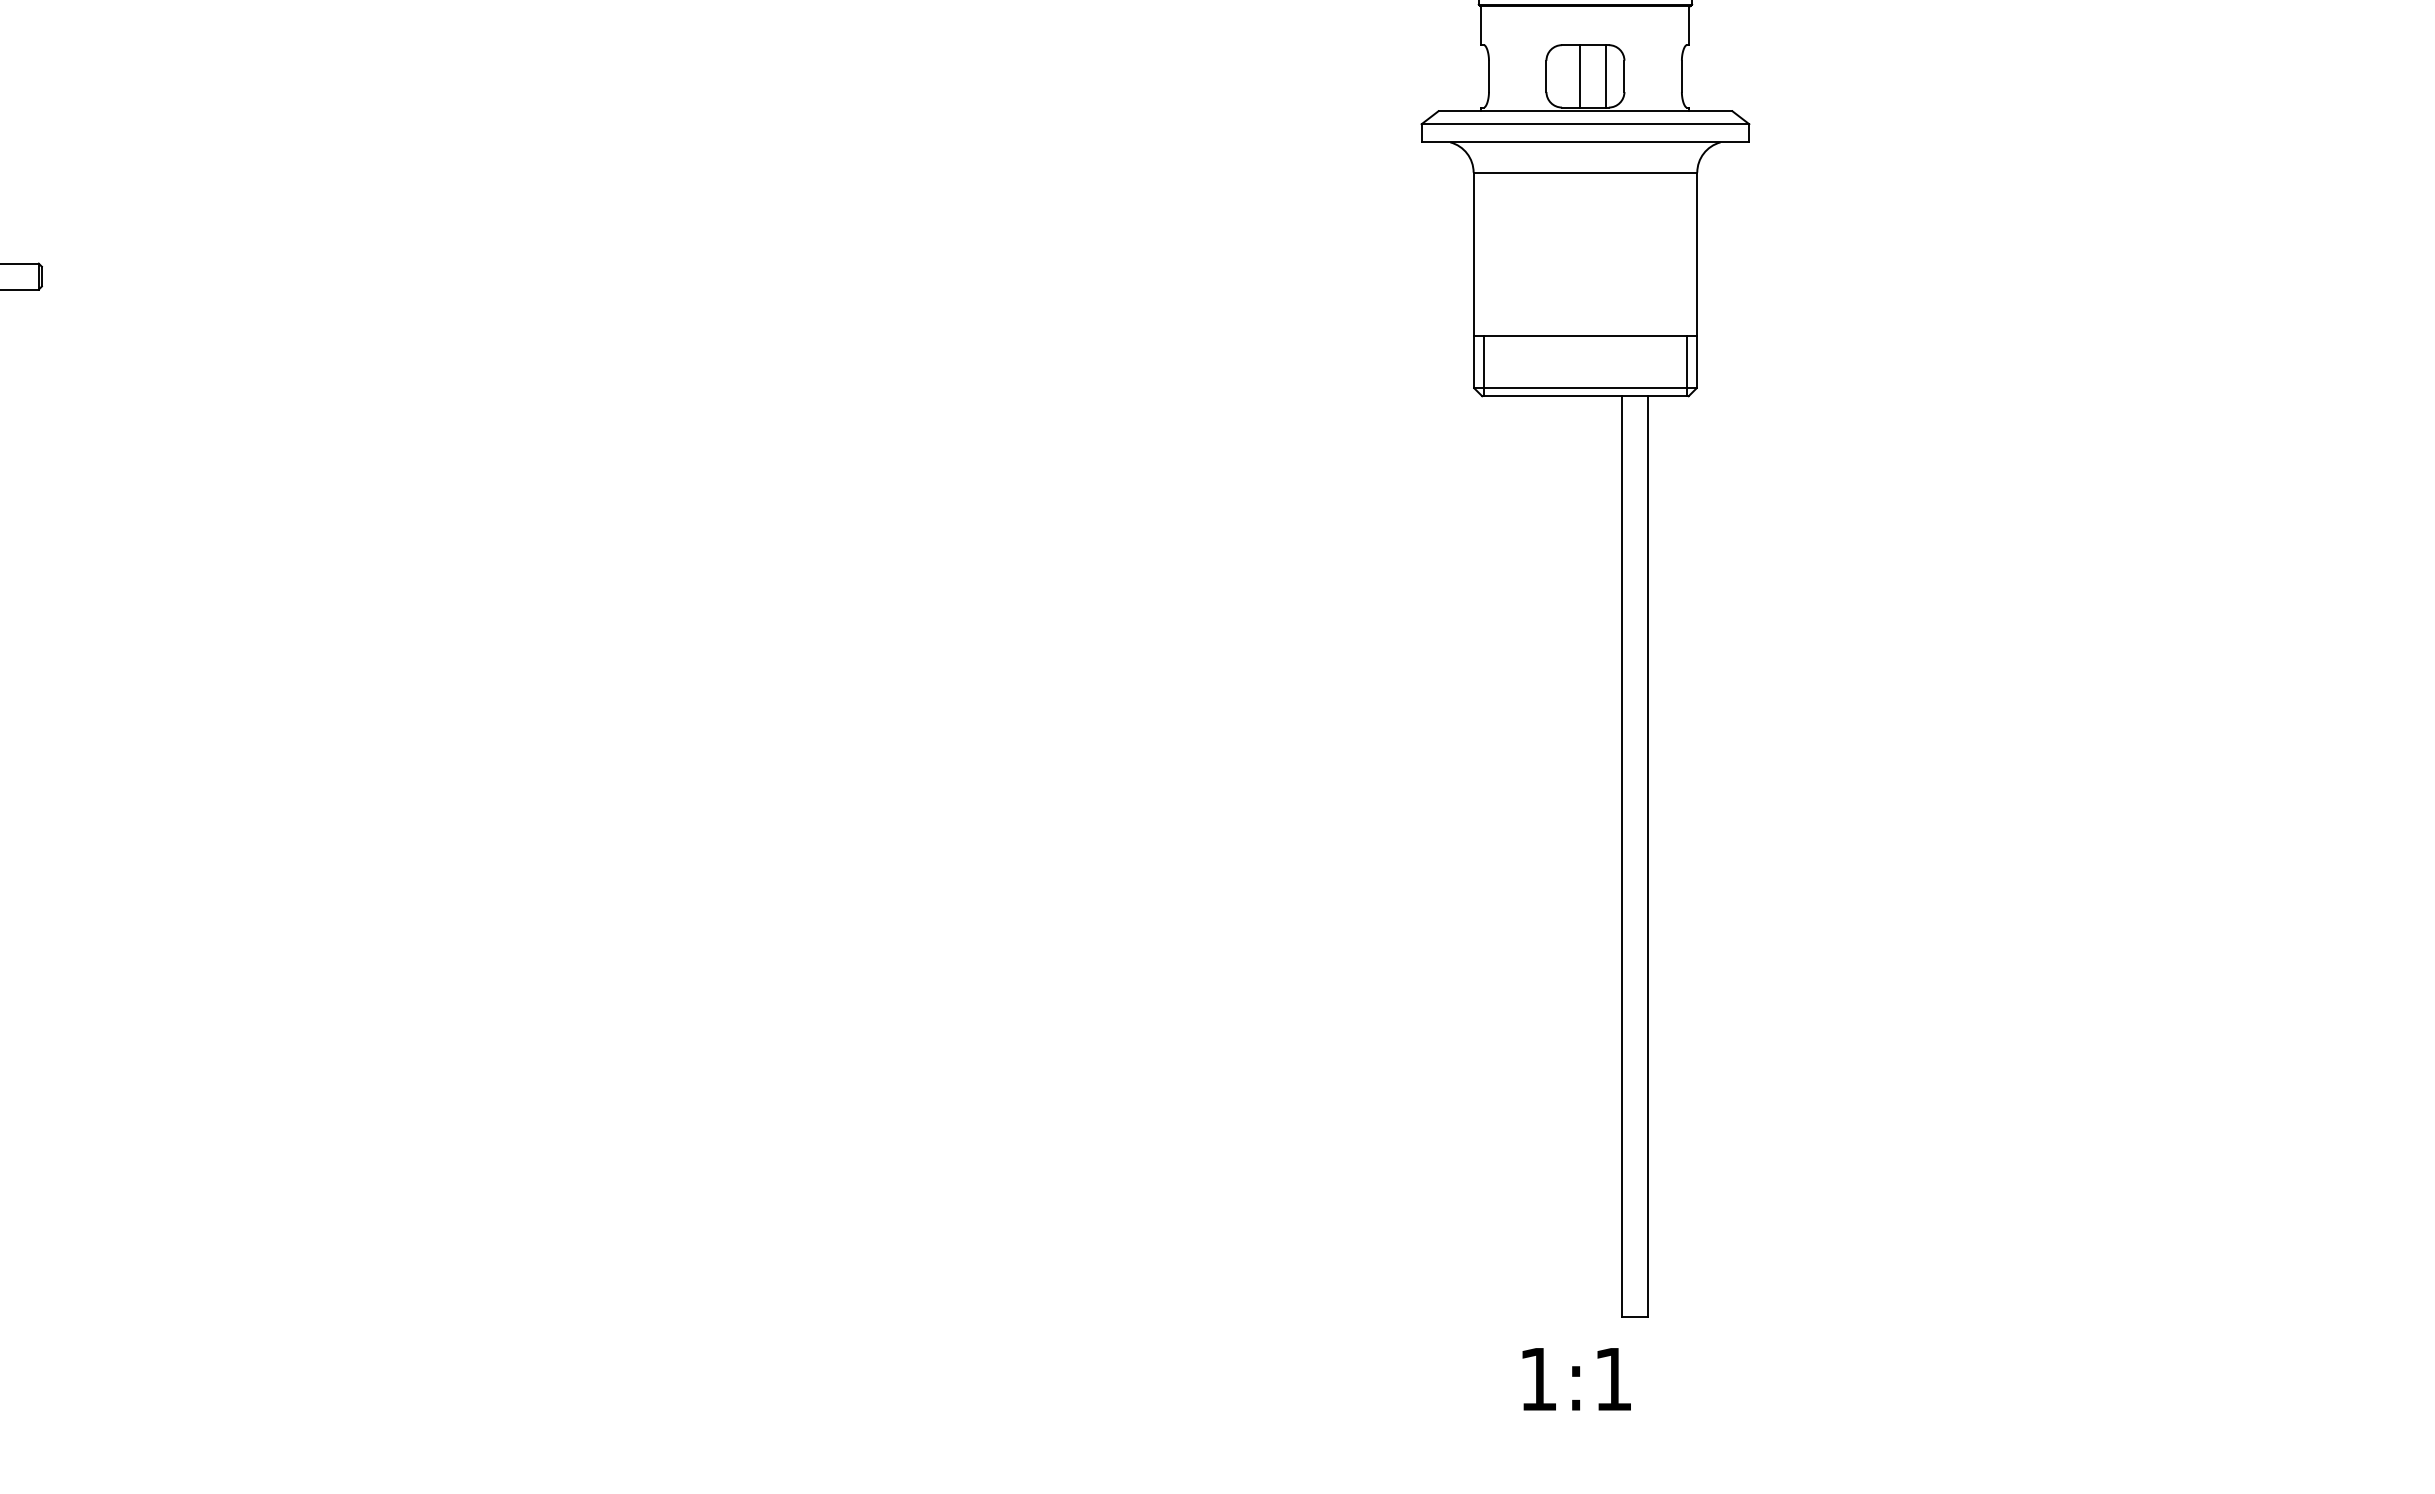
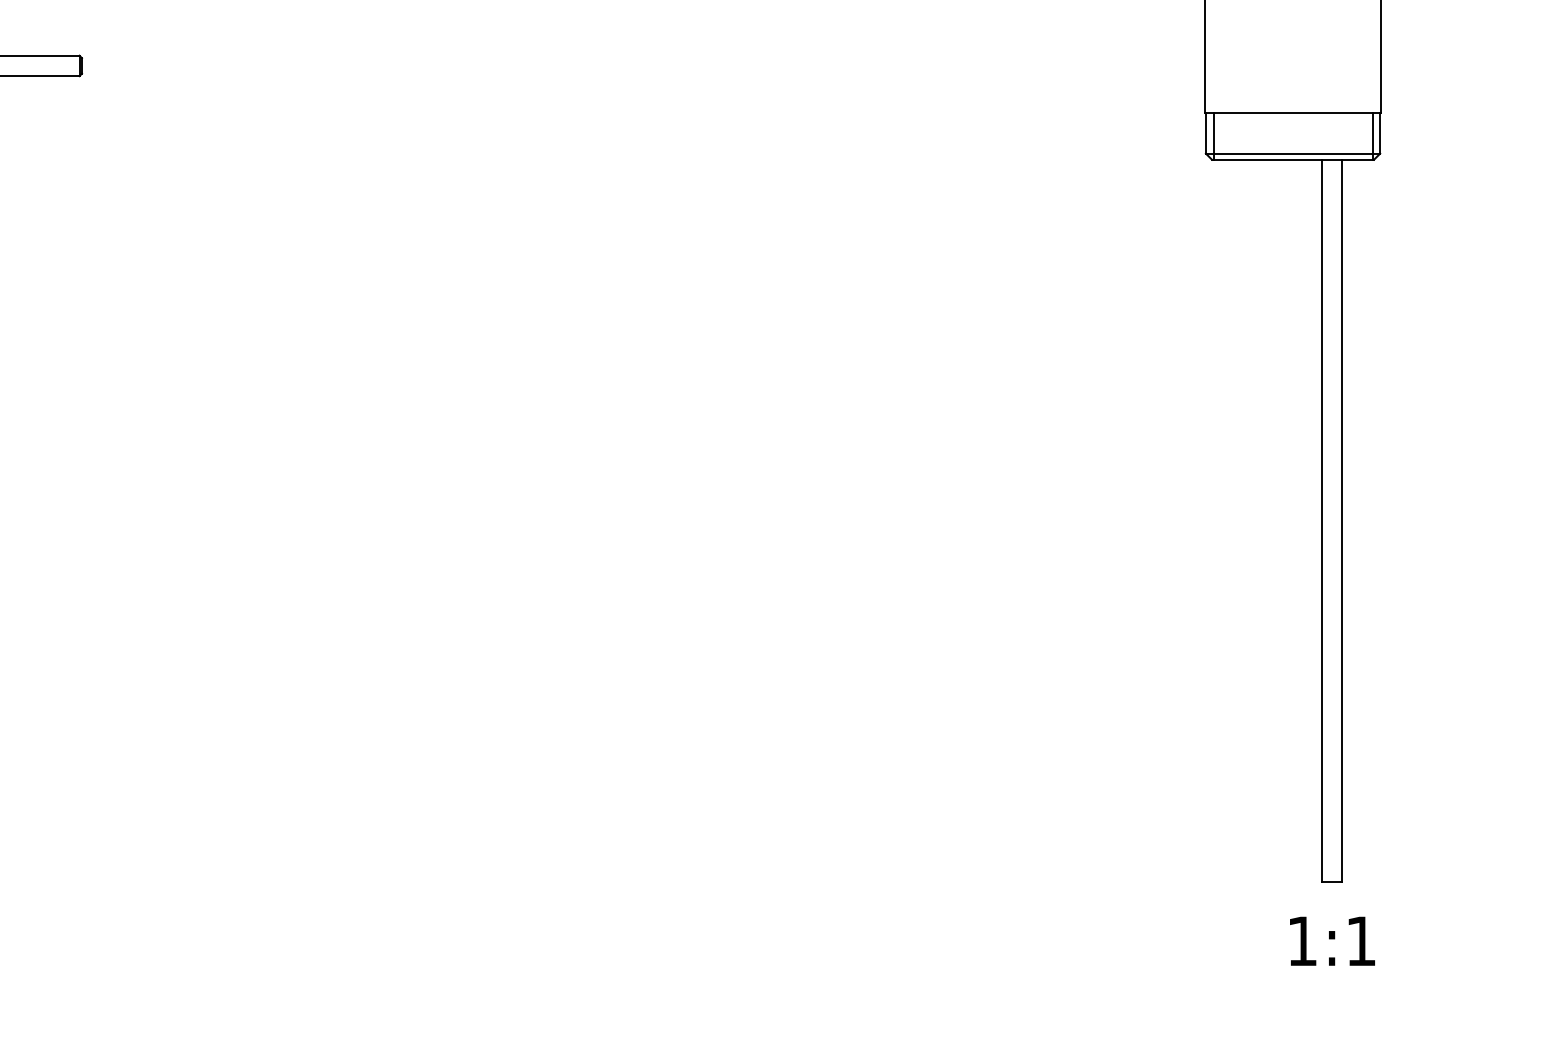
text: (1576, 1379) -> (1332, 941), moved

